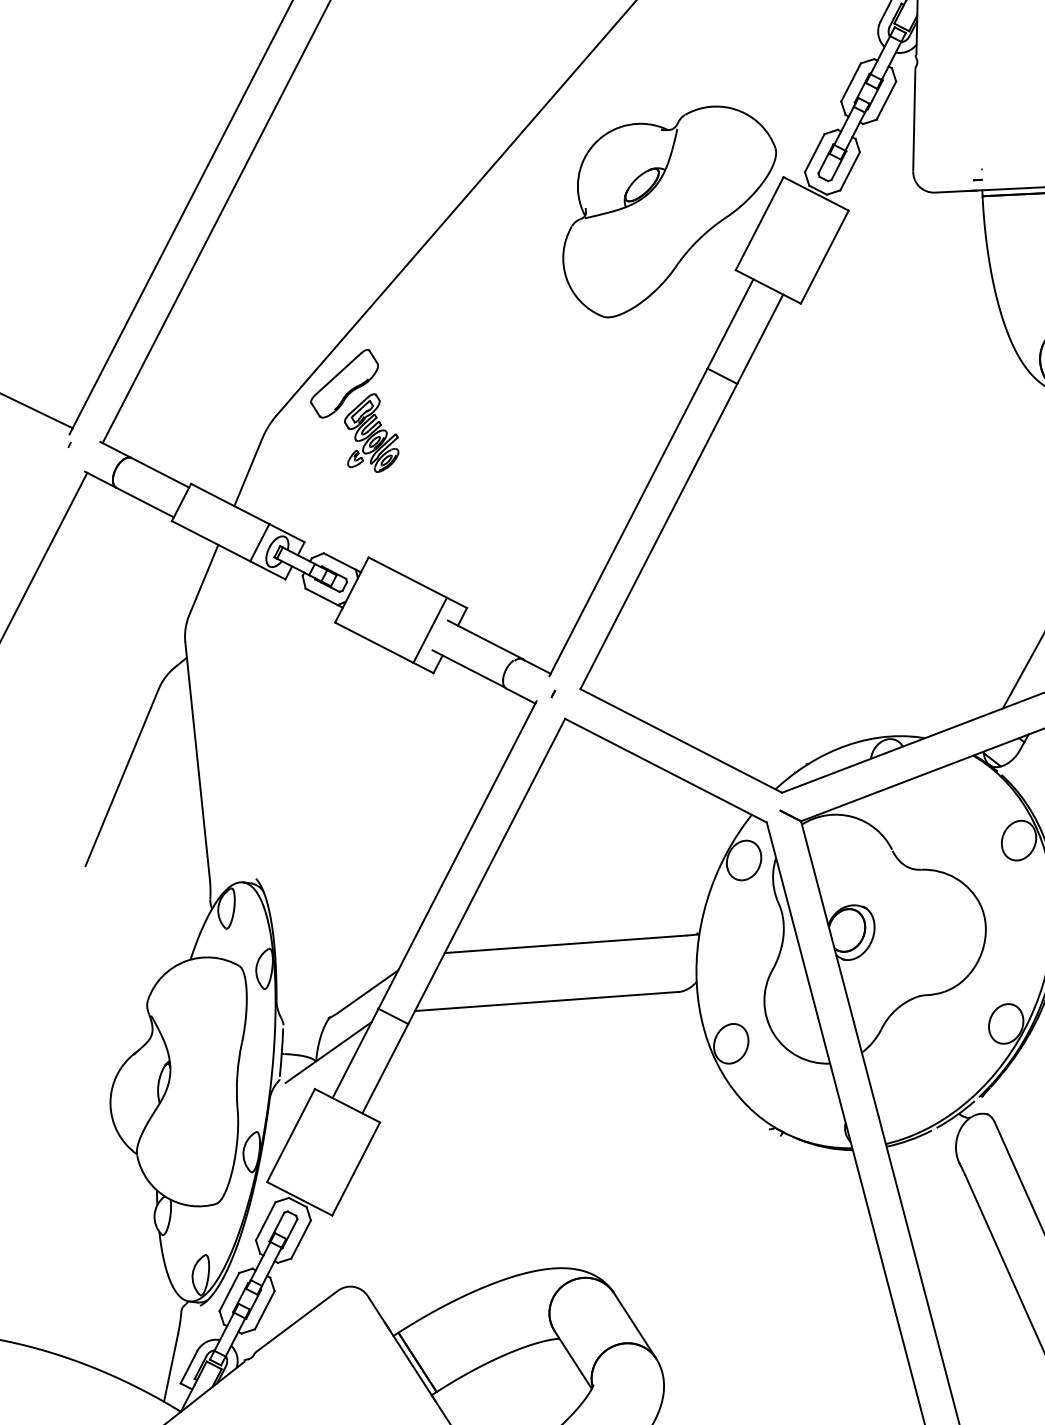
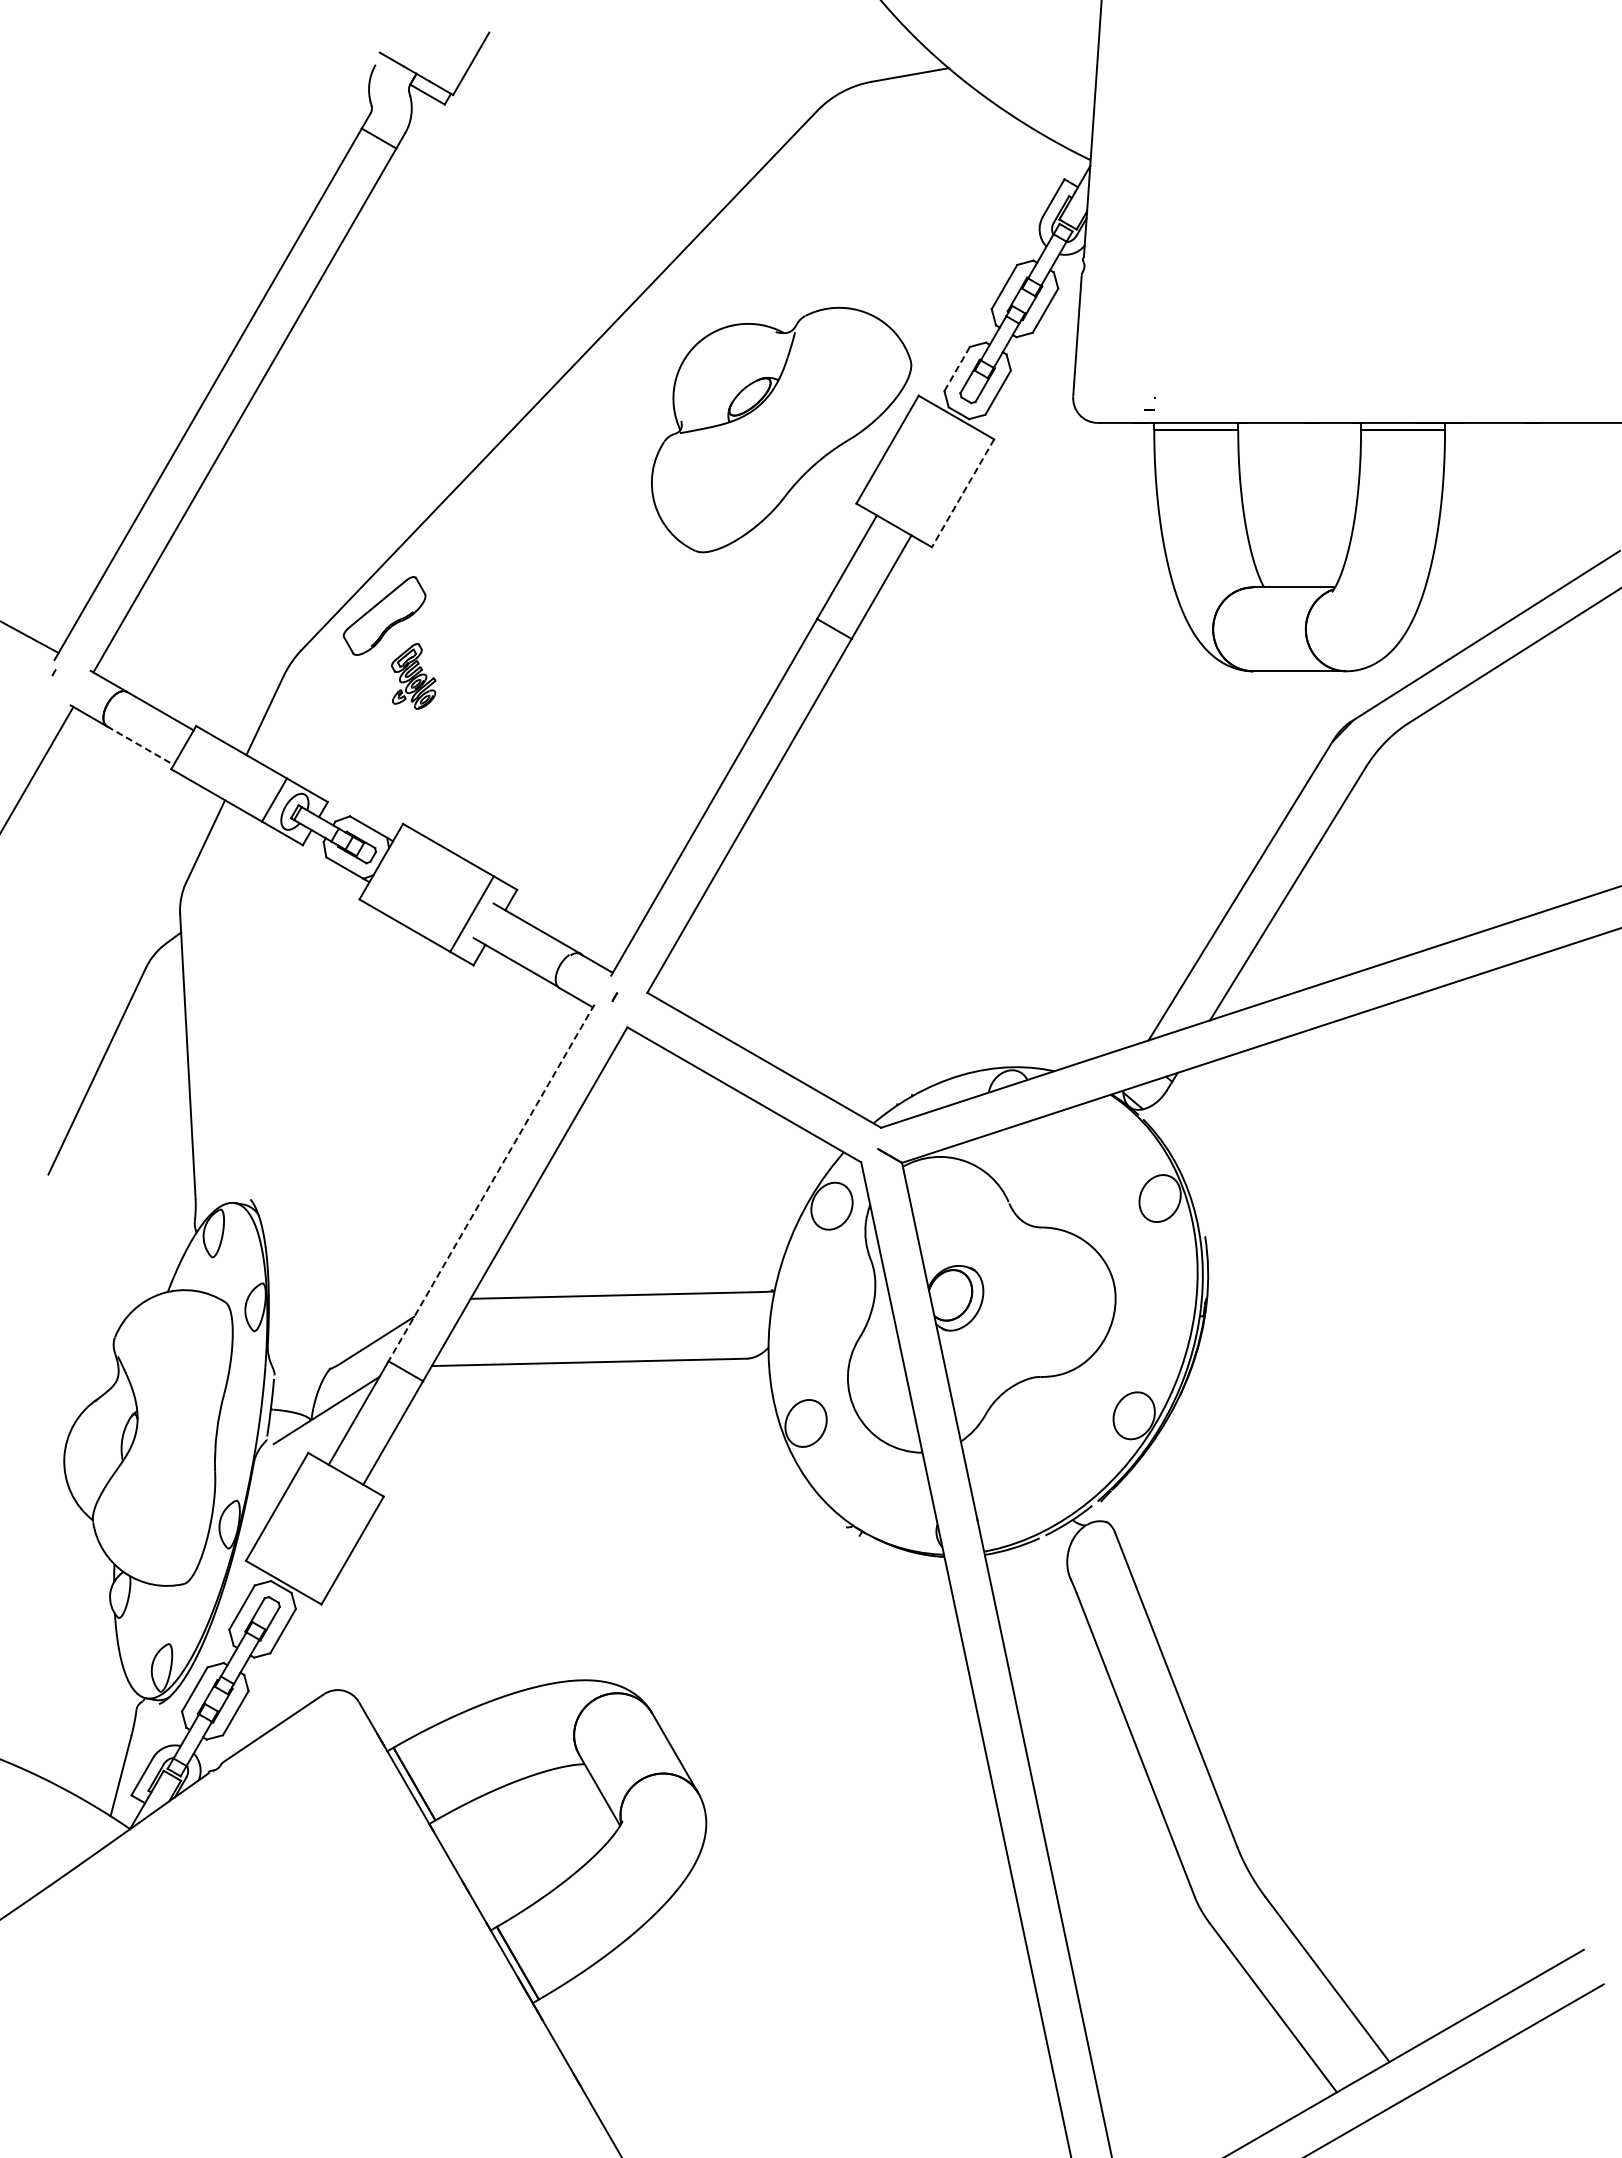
line: (815, 153) -> (957, 369), solid -> dashed
line: (824, 257) -> (962, 493), solid -> dashed
part: (371, 433) -> (413, 676), size x0.7
line: (145, 502) -> (140, 745), solid -> dashed
line: (457, 854) -> (491, 1182), solid -> dashed

